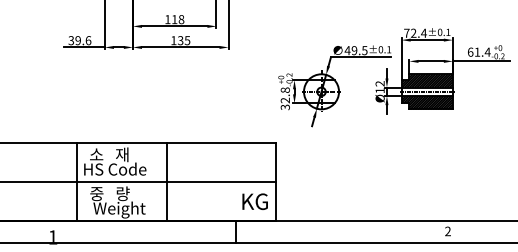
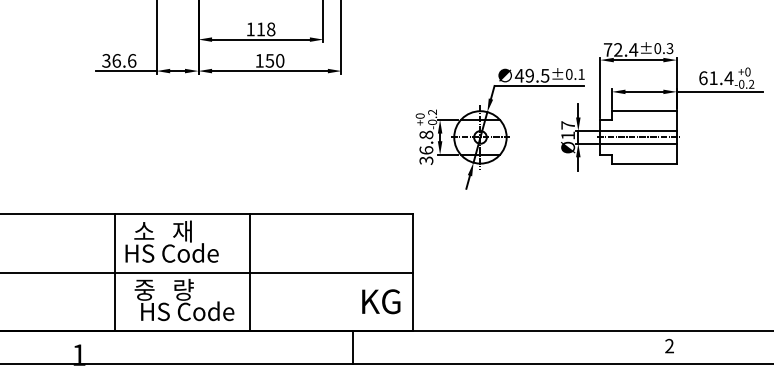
text: (448, 31) -> (670, 47), ±0.1 -> ±0.3
text: (78, 40) -> (117, 60), 39.6 -> 36.6
text: (184, 40) -> (275, 60), 135 -> 150
hatch: (426, 80) -> (637, 120), removed
text: (379, 83) -> (567, 124), Ø12 -> Ø17
text: (284, 100) -> (425, 150), 32.8 -> 36.8
hatch: (426, 102) -> (637, 153), removed
text: (124, 209) -> (185, 313), Weight -> HS Code

